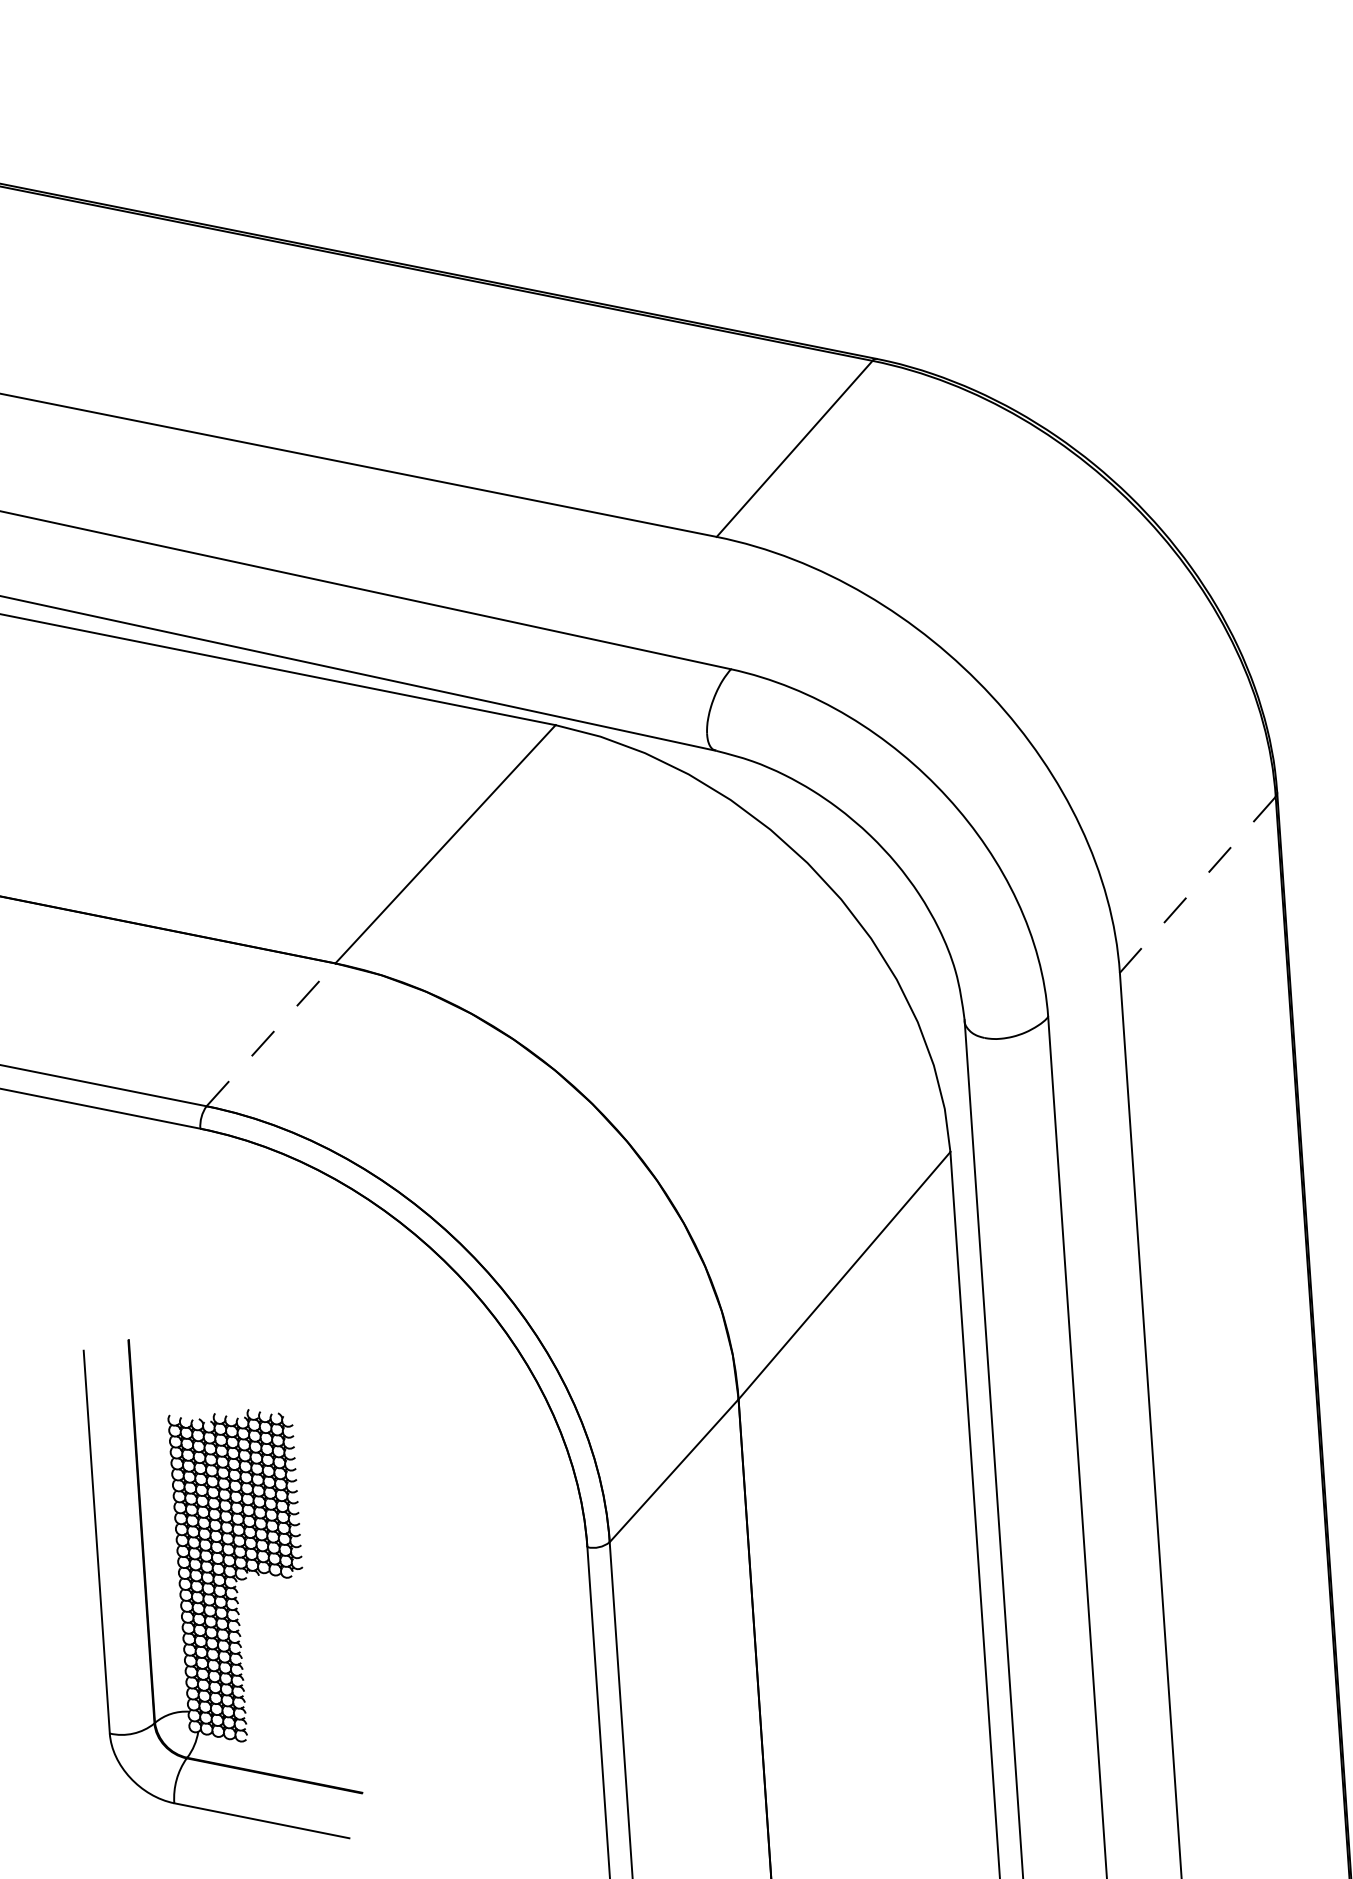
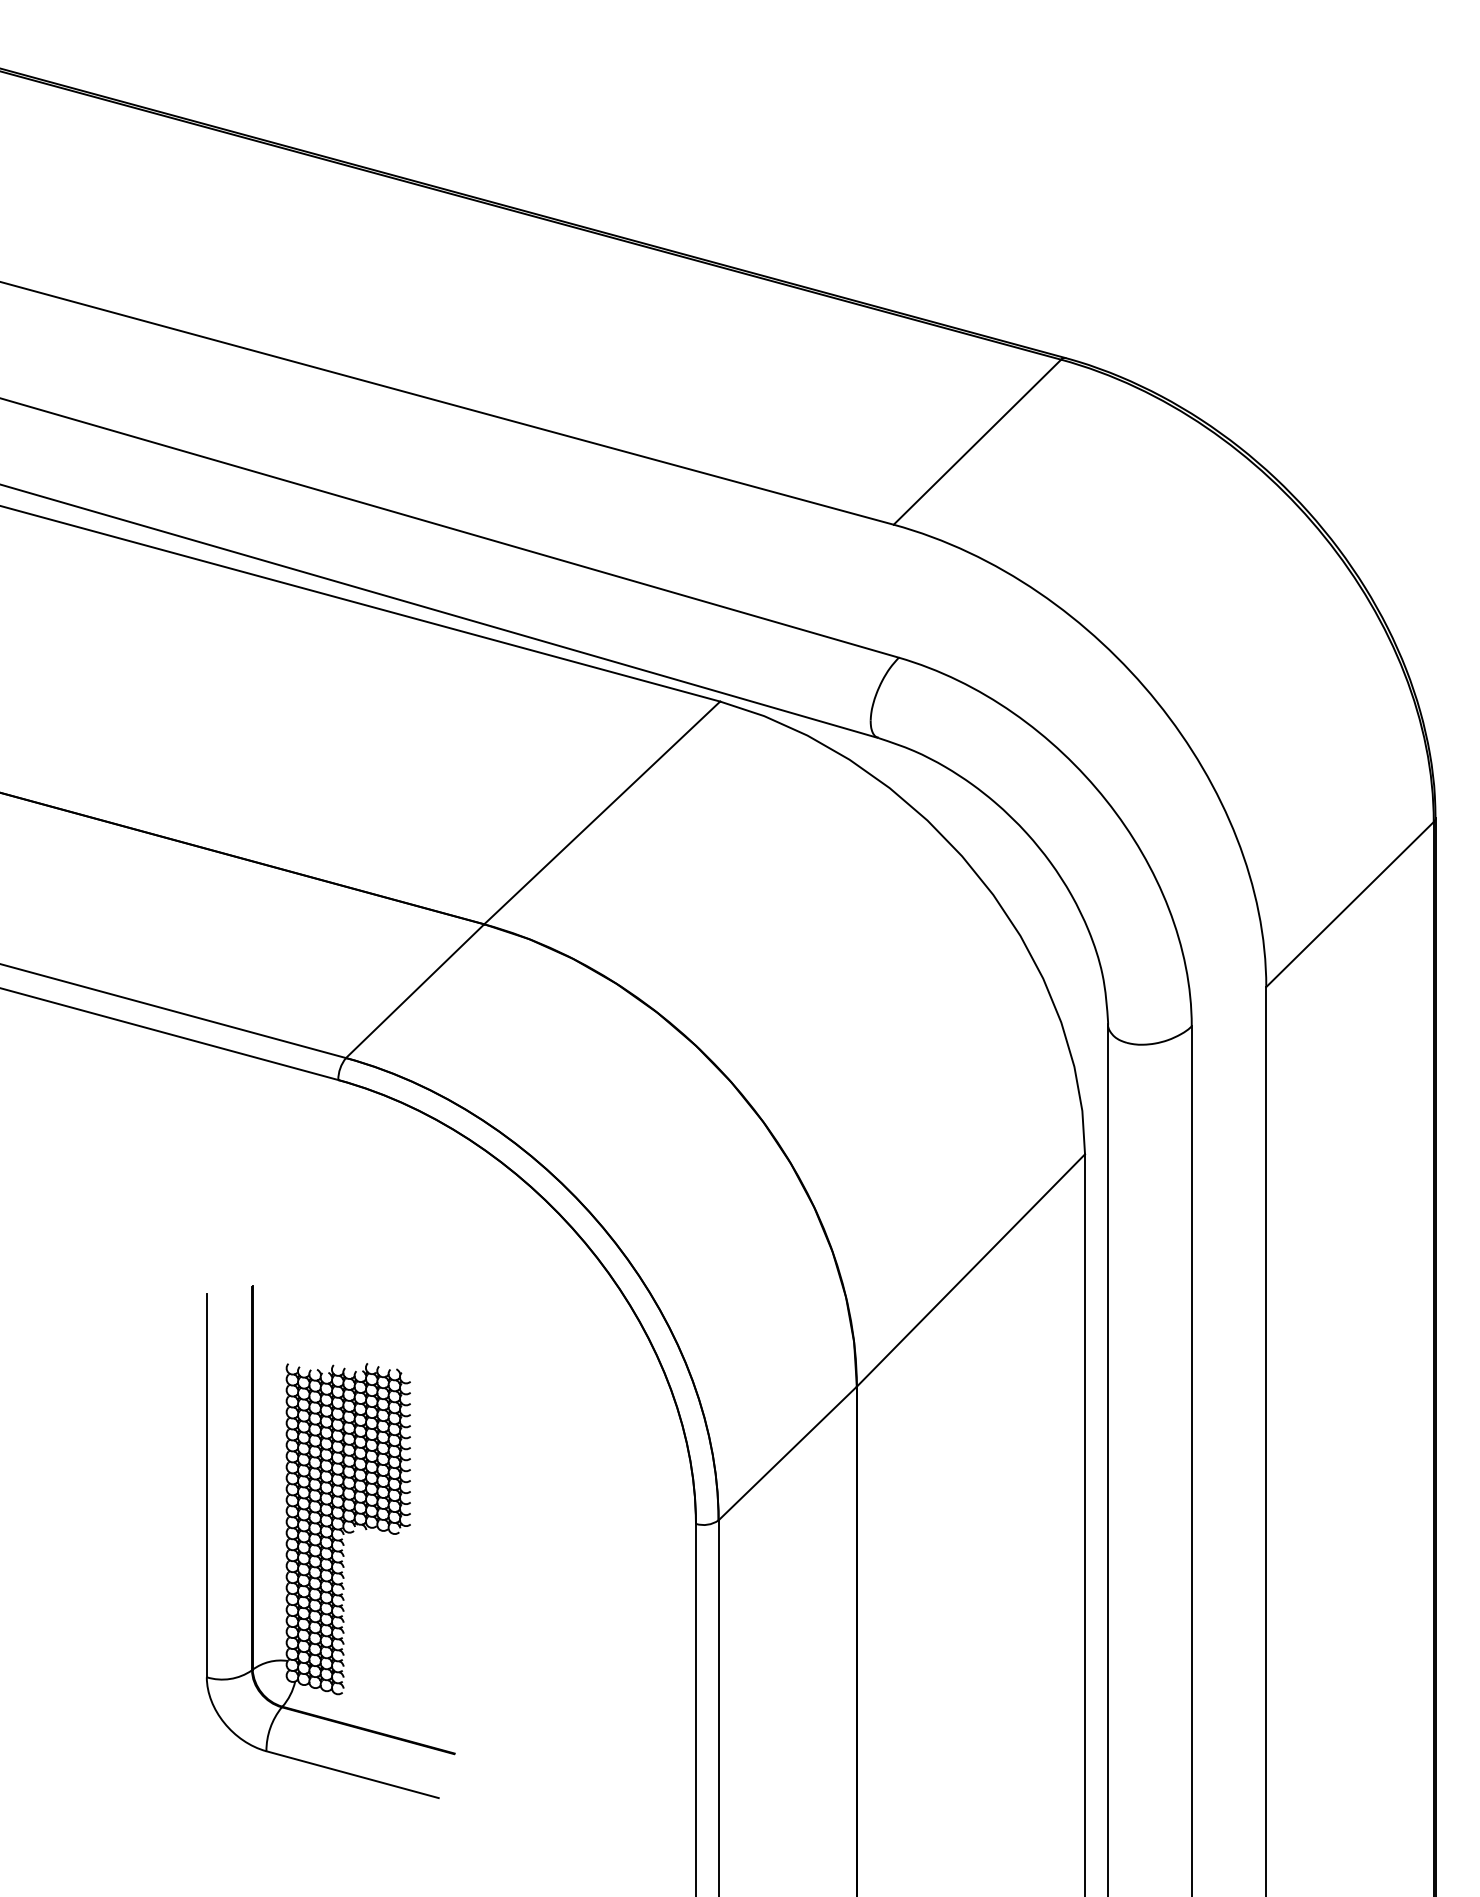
line: (1198, 884) -> (1350, 904), dashed -> solid
line: (271, 1034) -> (415, 990), dashed -> solid

